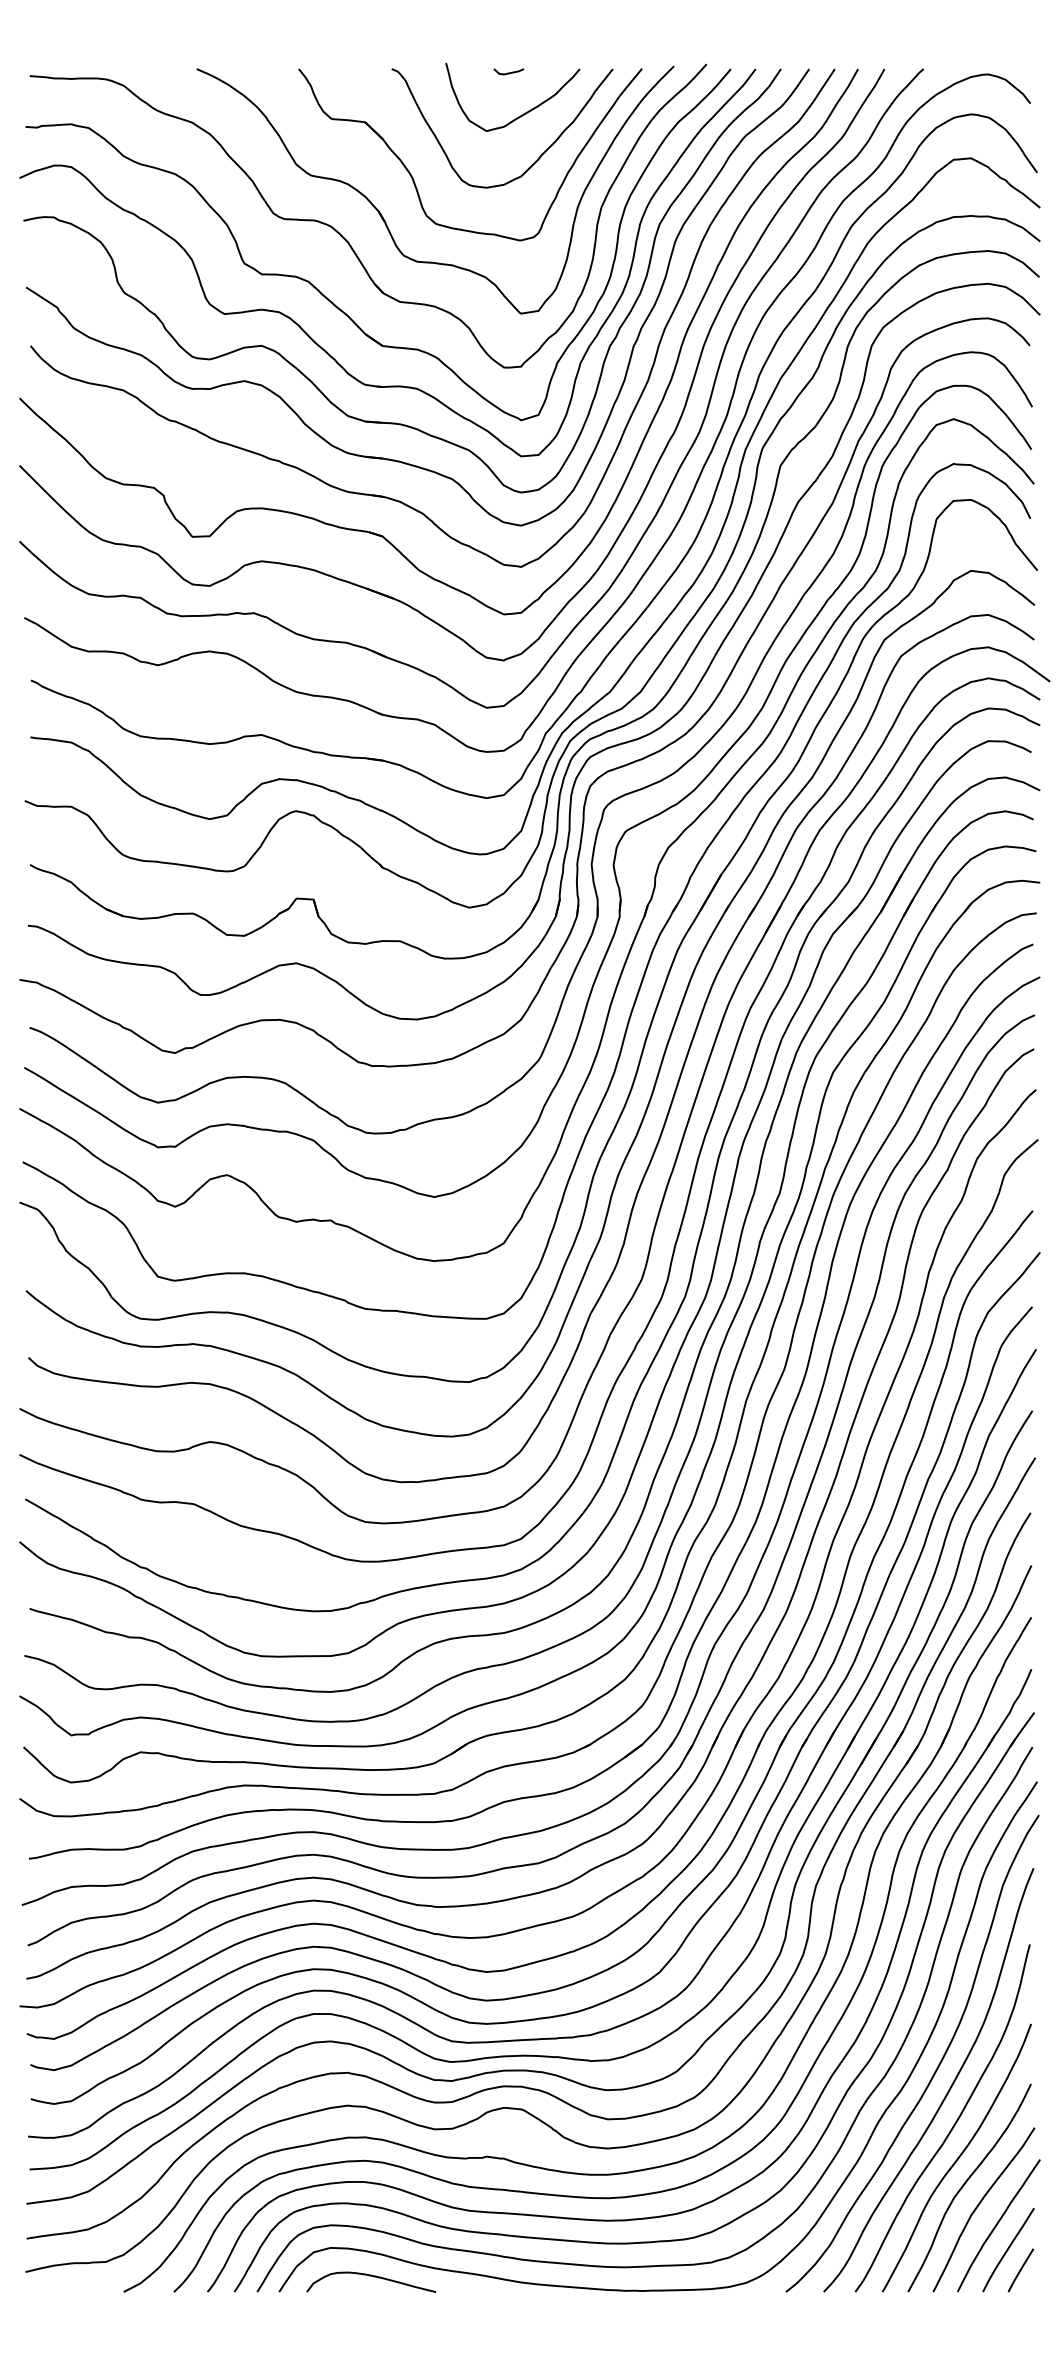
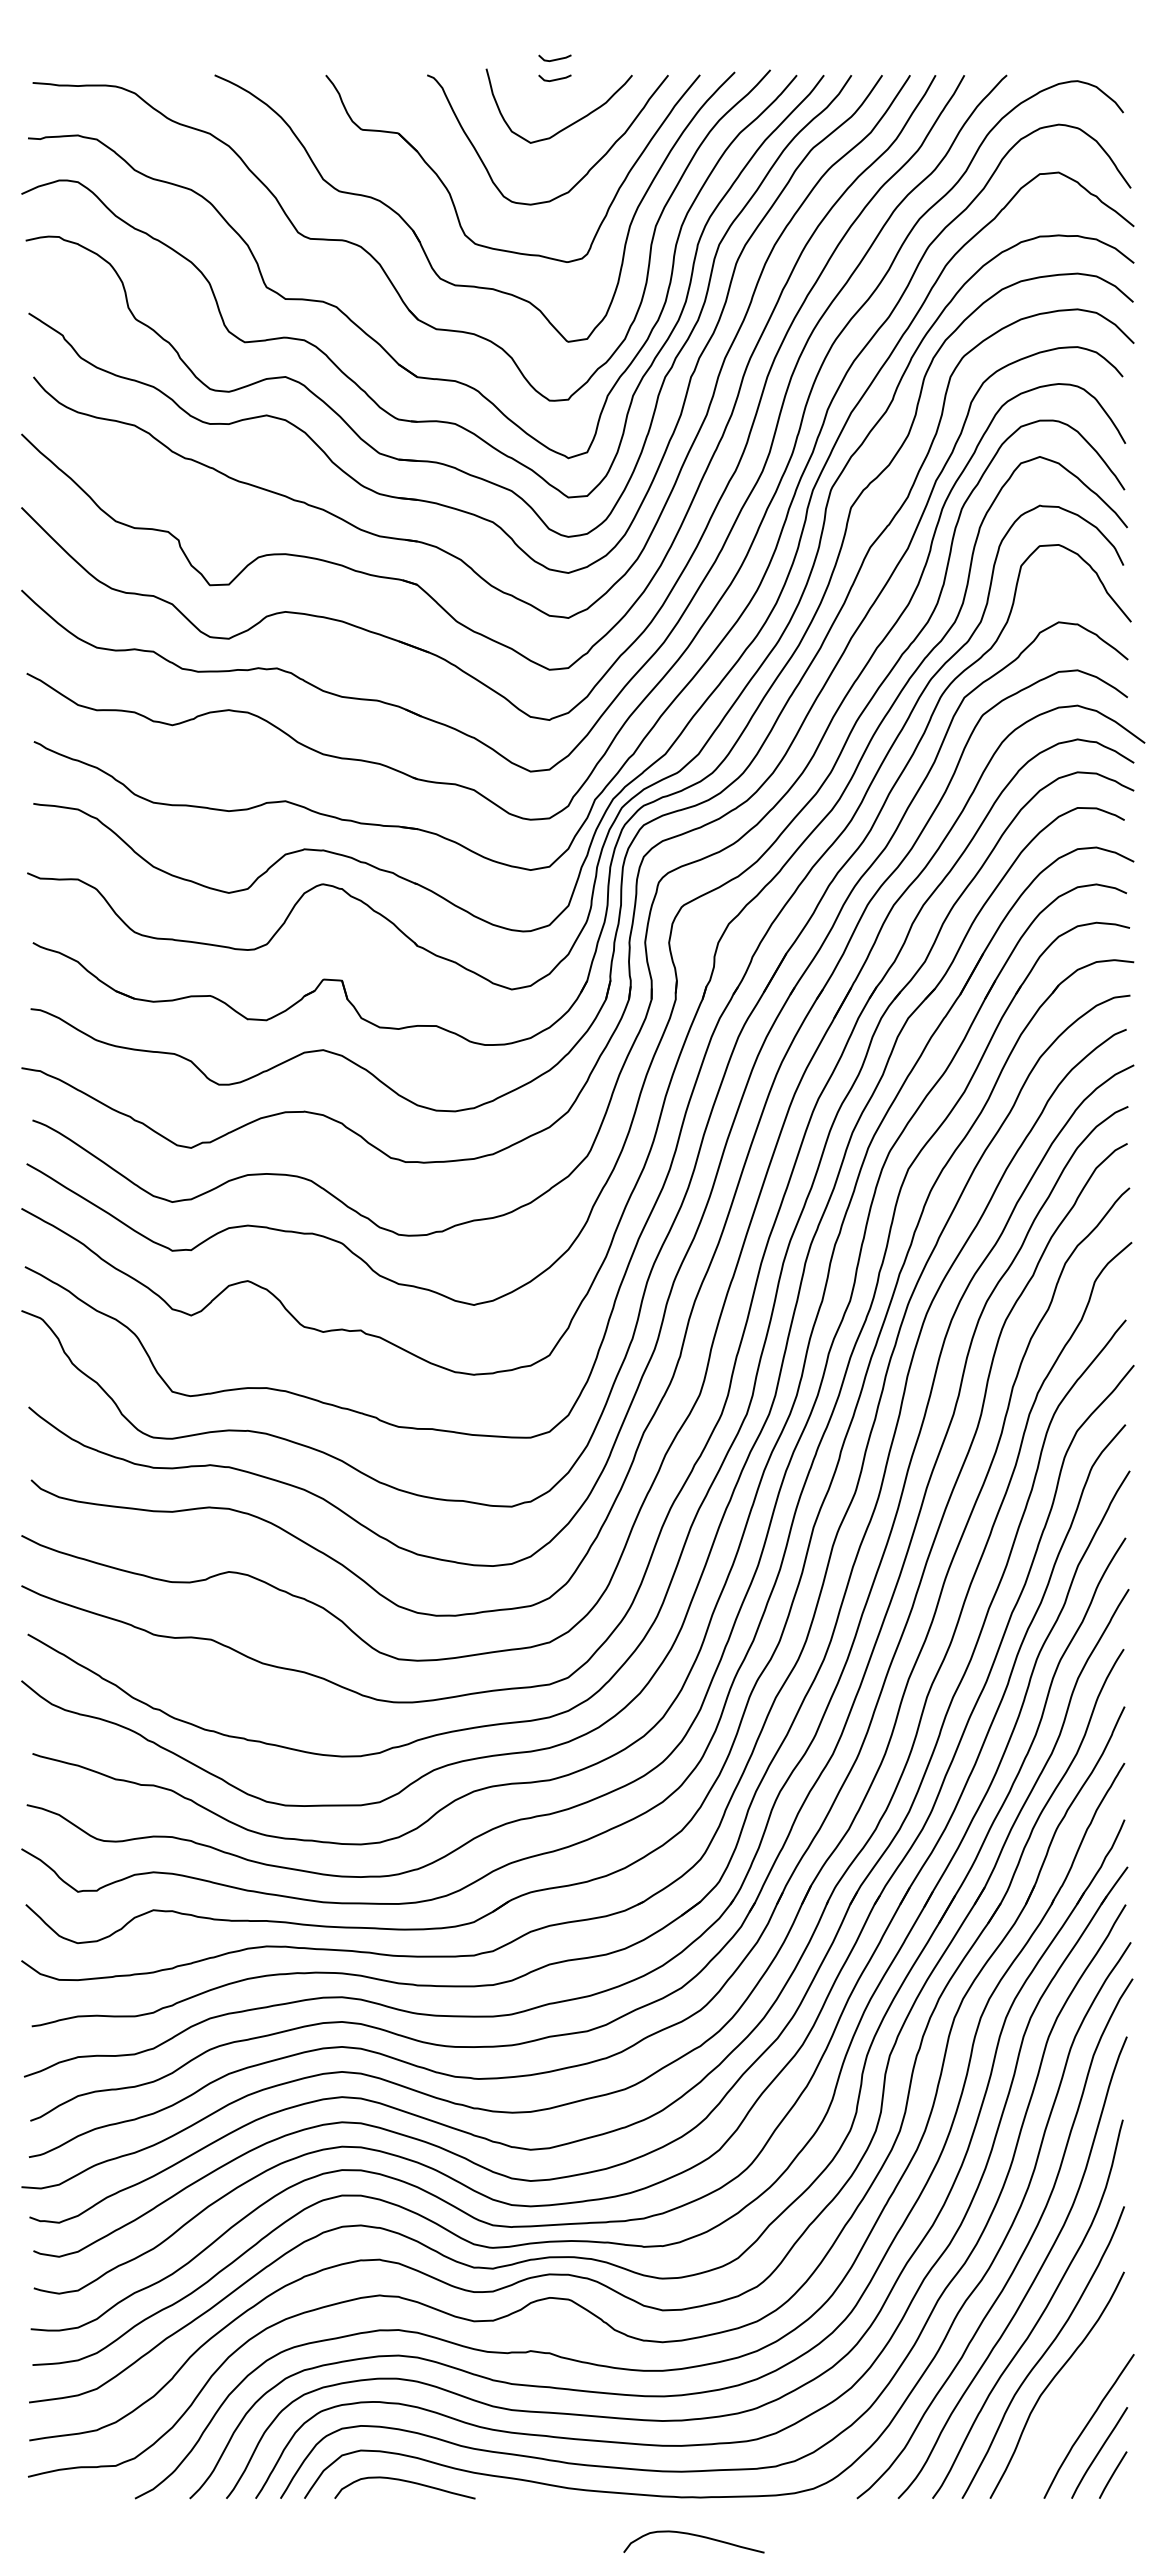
line: (508, 54) -> (554, 59), added
curve: (978, 2207) -> (1066, 2406), removed
curve: (637, 2326) -> (695, 2536), added

